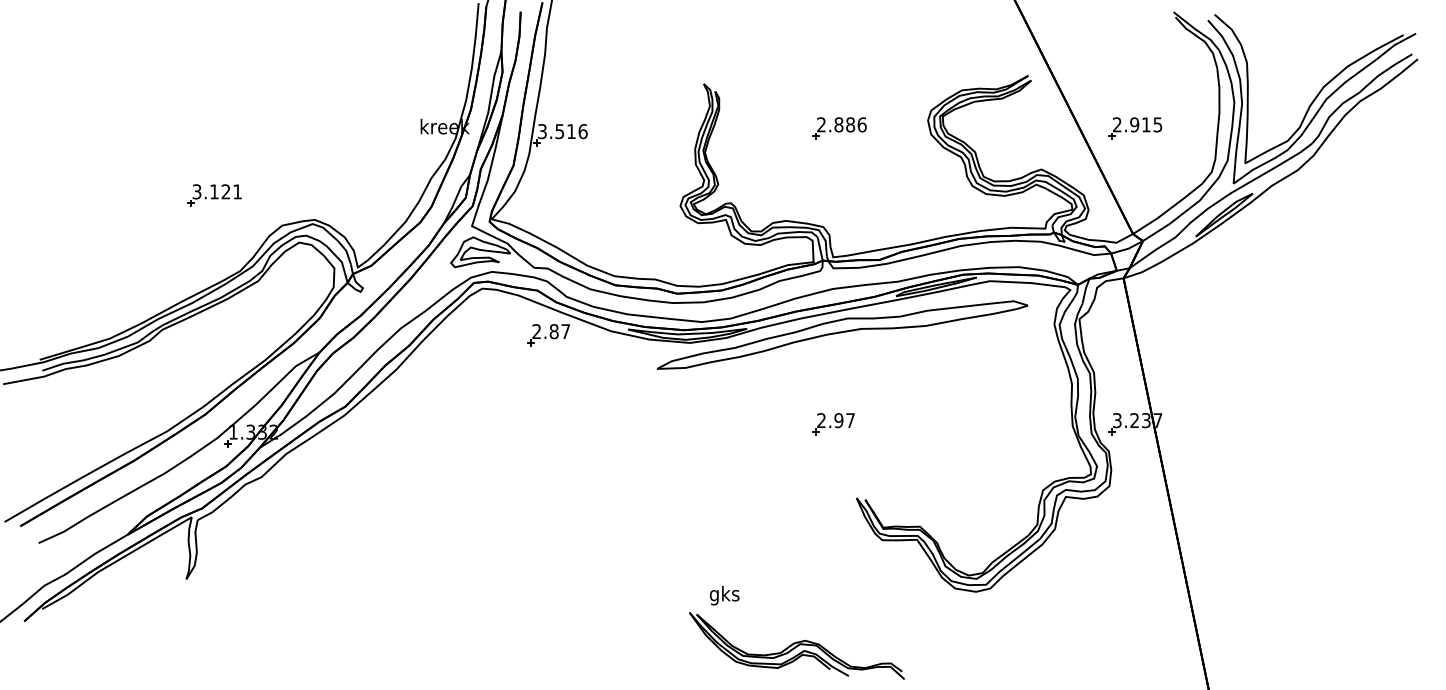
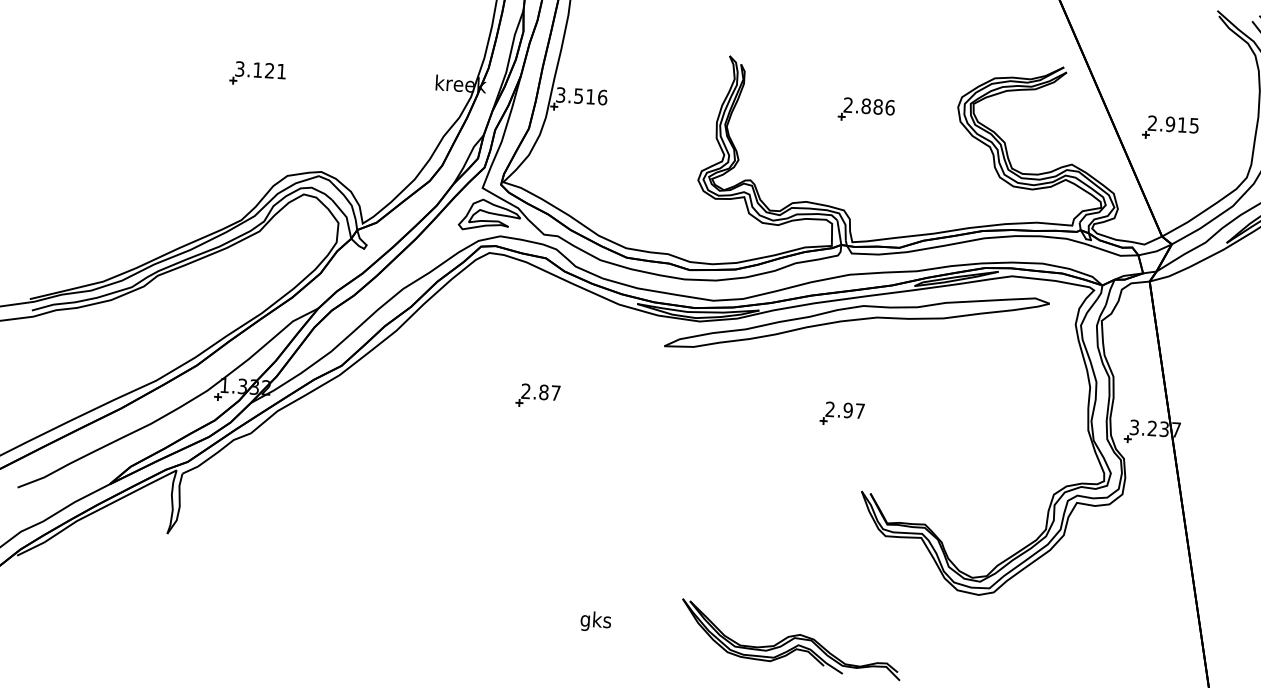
part: (214, 195) -> (257, 73), moved
part: (548, 335) -> (537, 396), moved
text: (724, 595) -> (595, 621), moved

